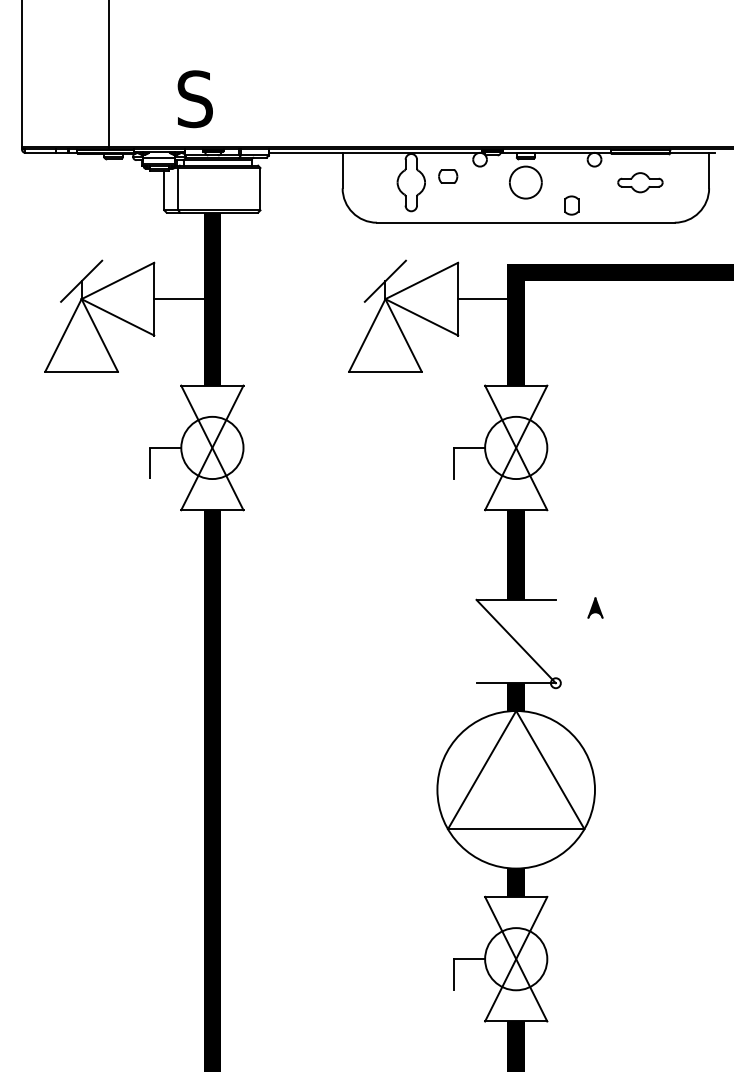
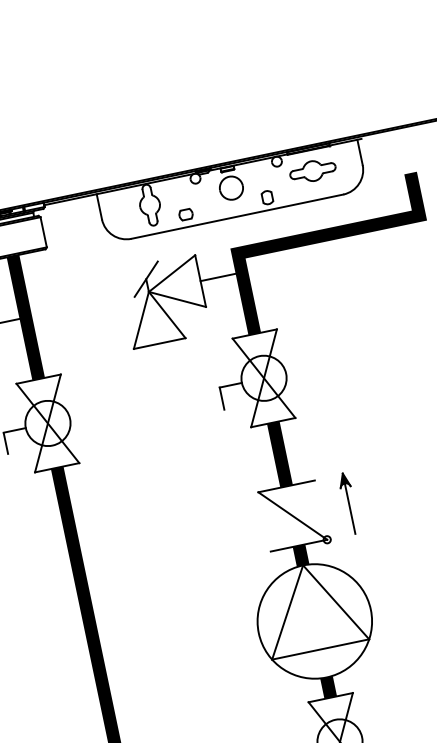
part: (448, 176) -> (186, 214), moved
part: (640, 182) -> (312, 171), size x1.43
line: (595, 647) -> (350, 508), added

